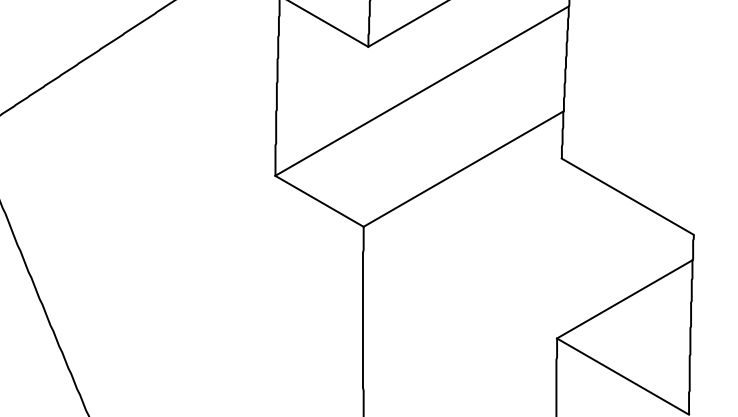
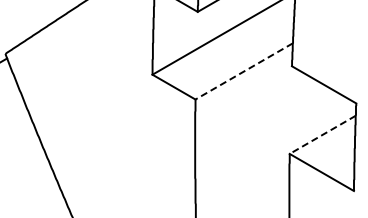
line: (462, 169) -> (243, 71), solid -> dashed
line: (624, 300) -> (322, 135), solid -> dashed

